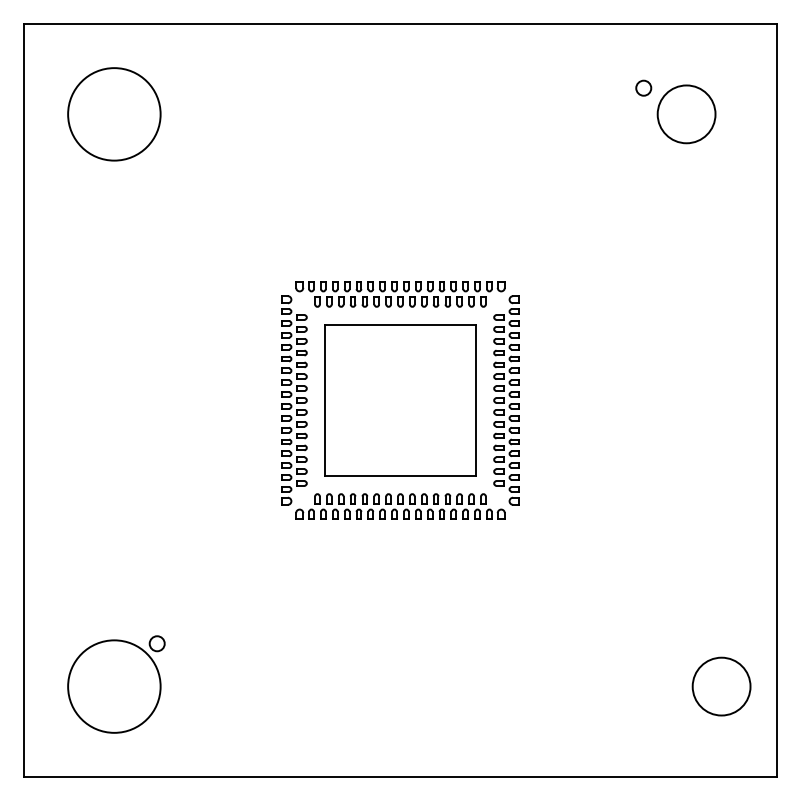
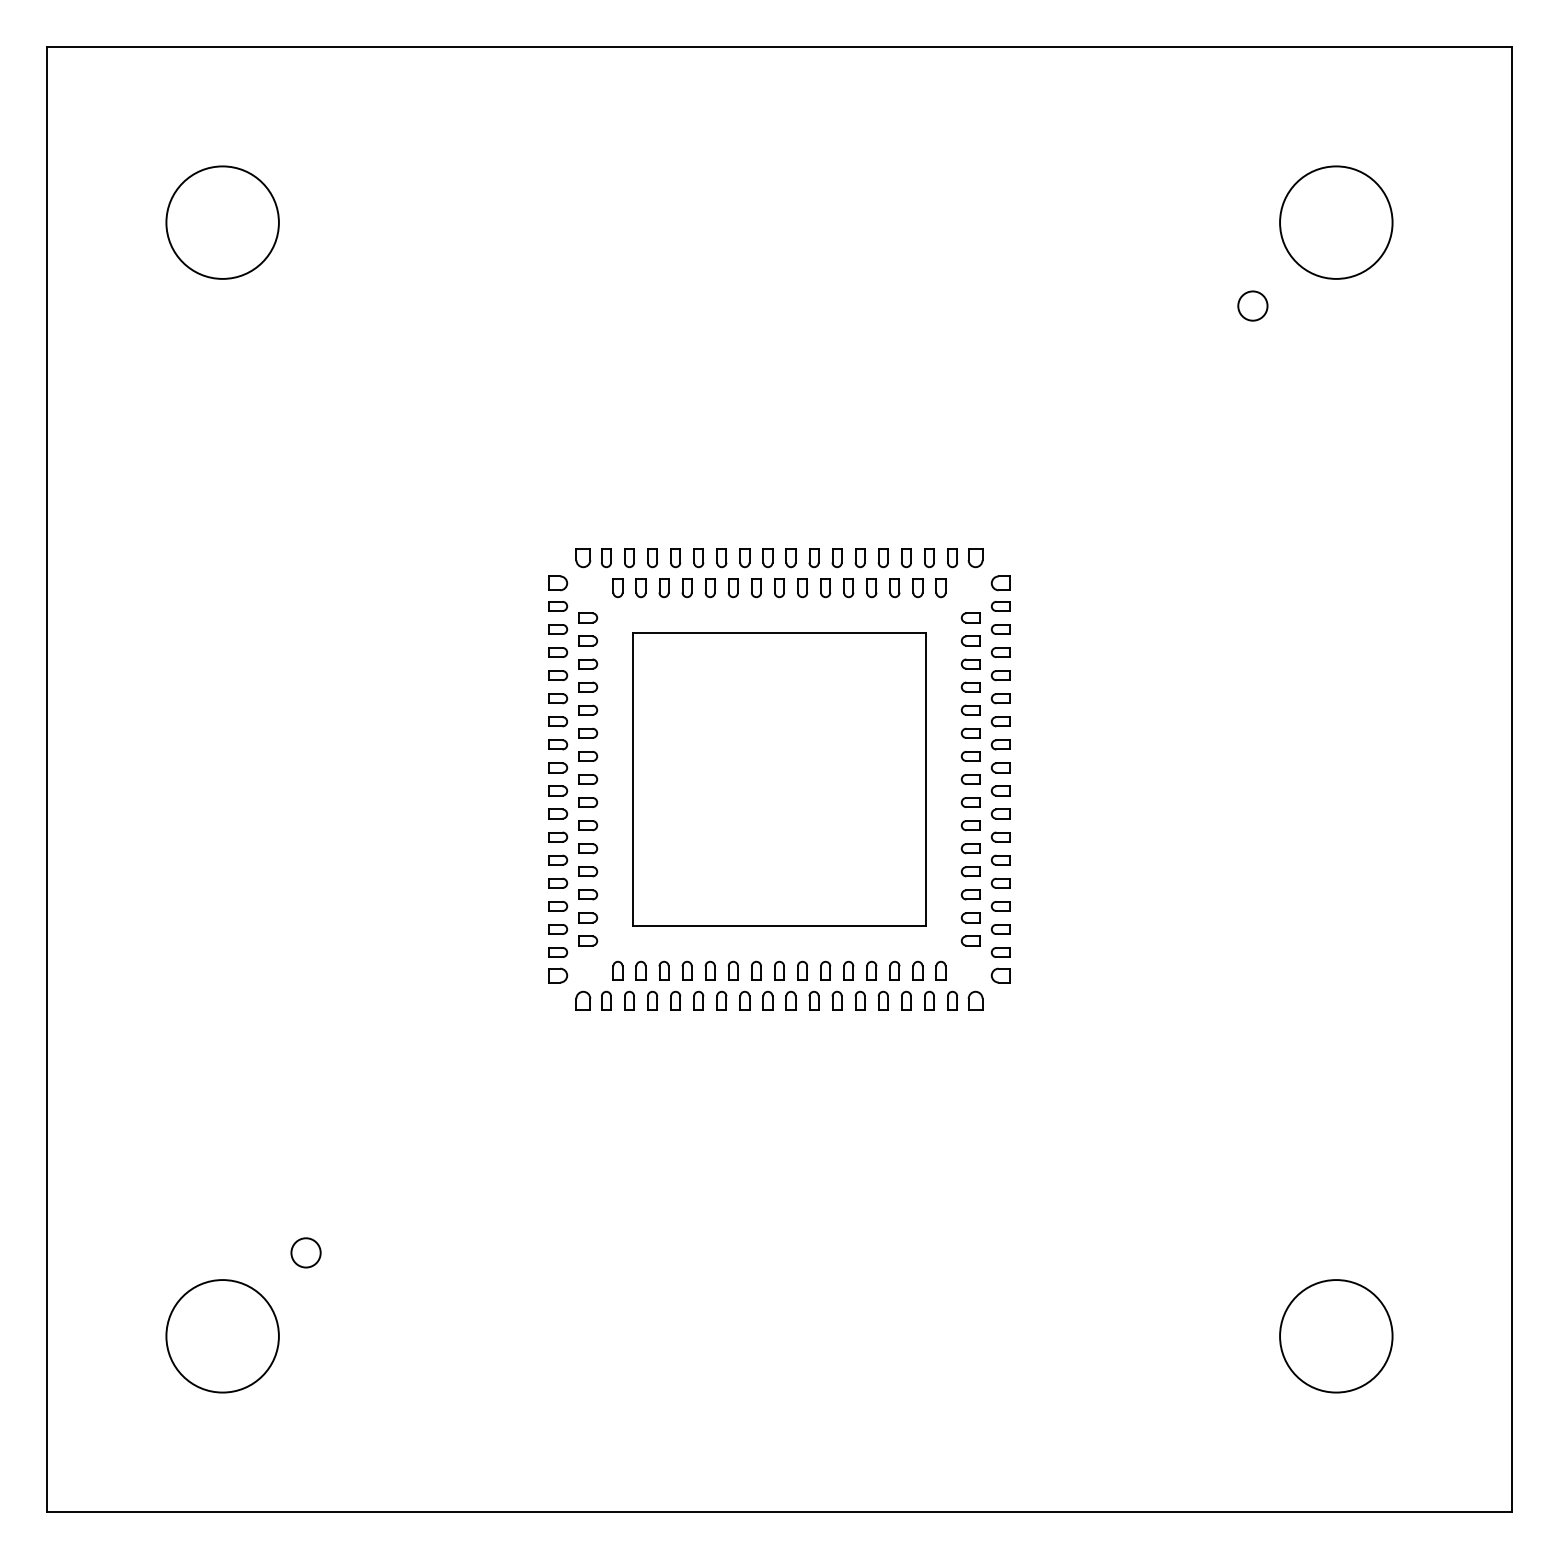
circle: (643, 87) -> (1252, 304), moved
circle: (114, 114) -> (222, 222), size x0.62
circle: (114, 686) -> (222, 1336), size x0.62
circle: (721, 686) -> (1336, 1336), moved

